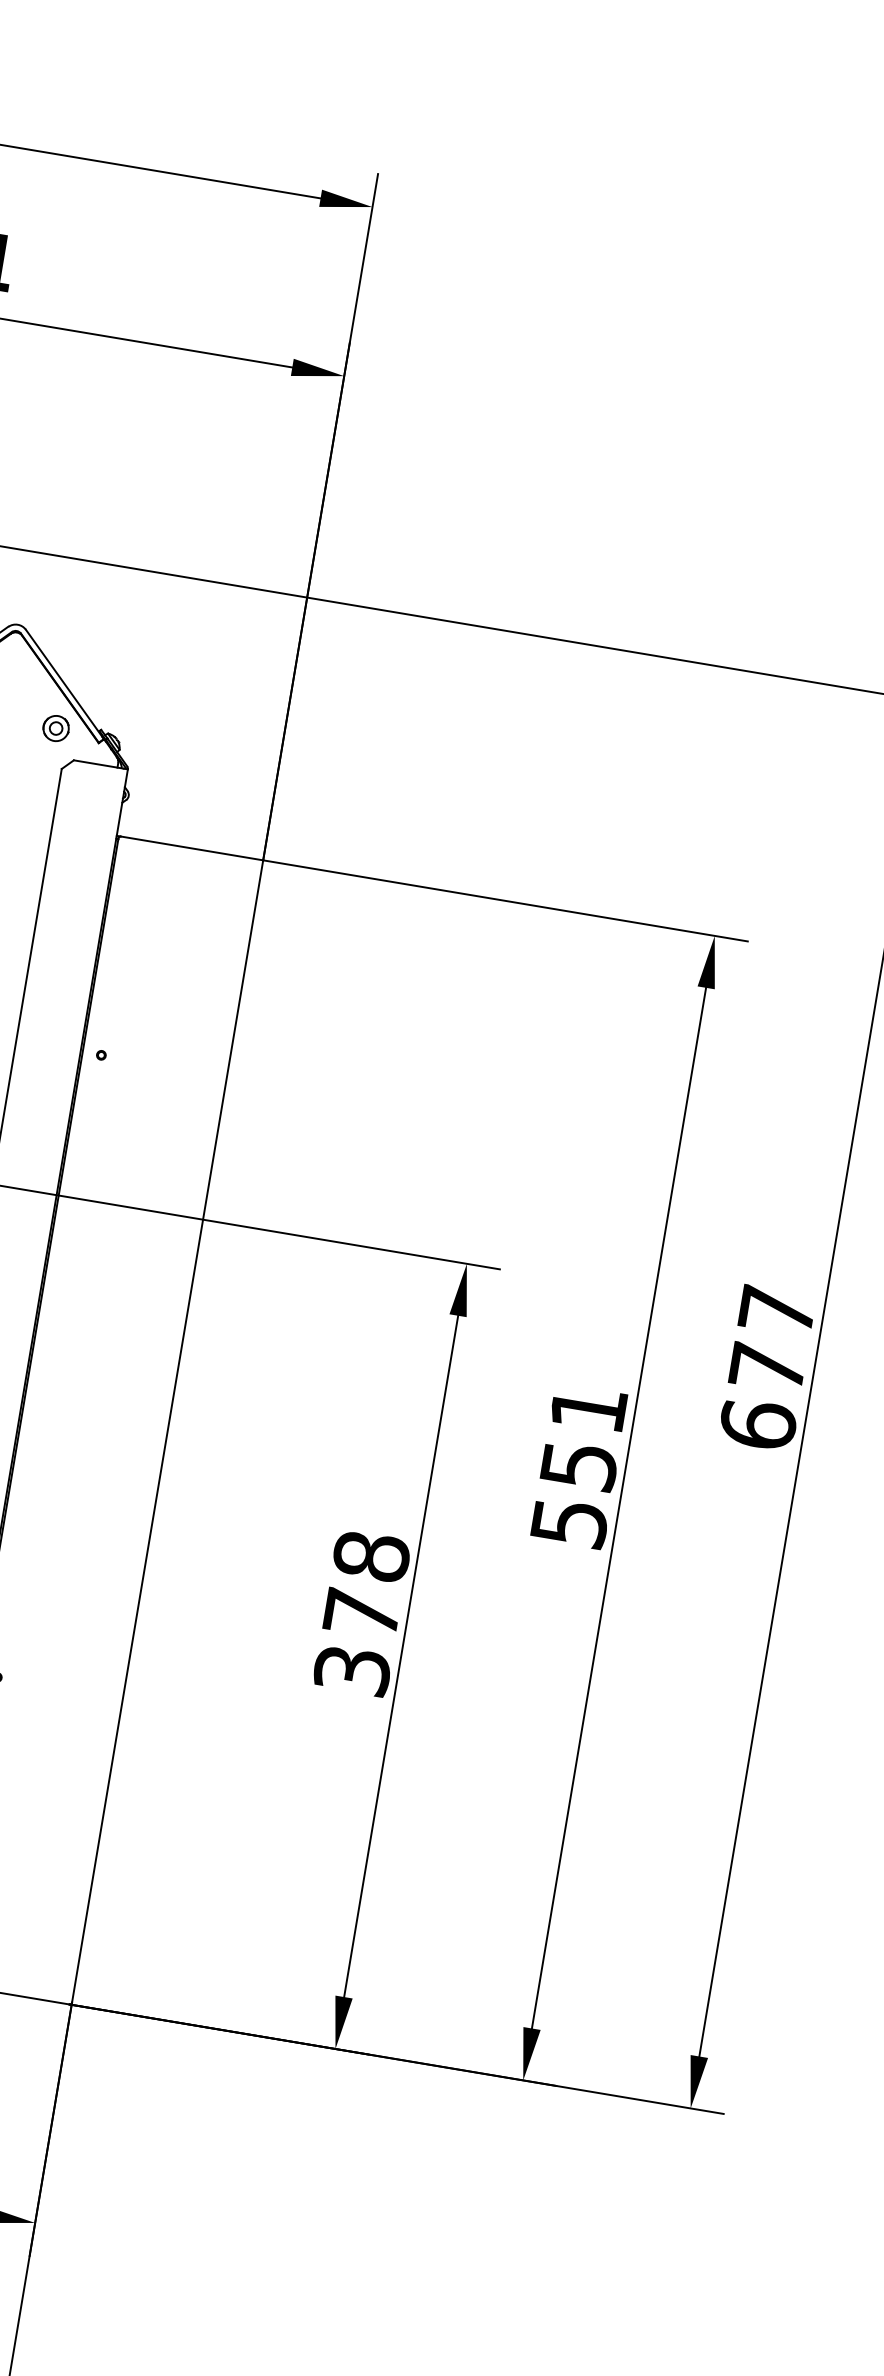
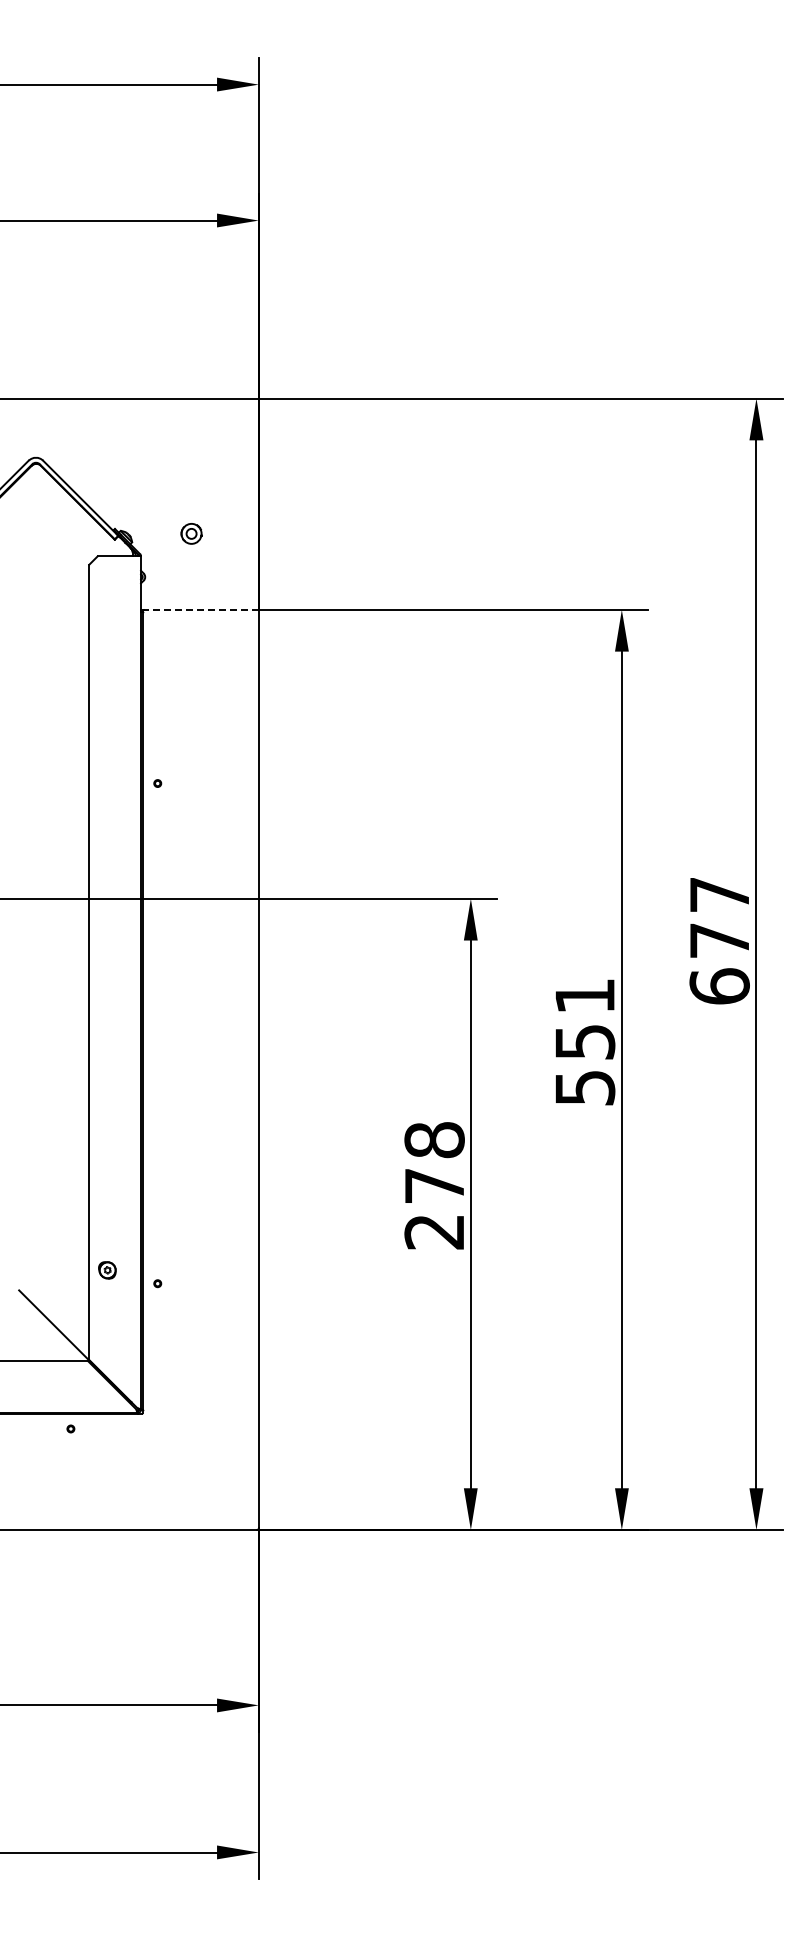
part: (56, 728) -> (191, 533), moved
line: (192, 847) -> (201, 609), solid -> dashed
text: (352, 1670) -> (434, 1231), 378 -> 278

